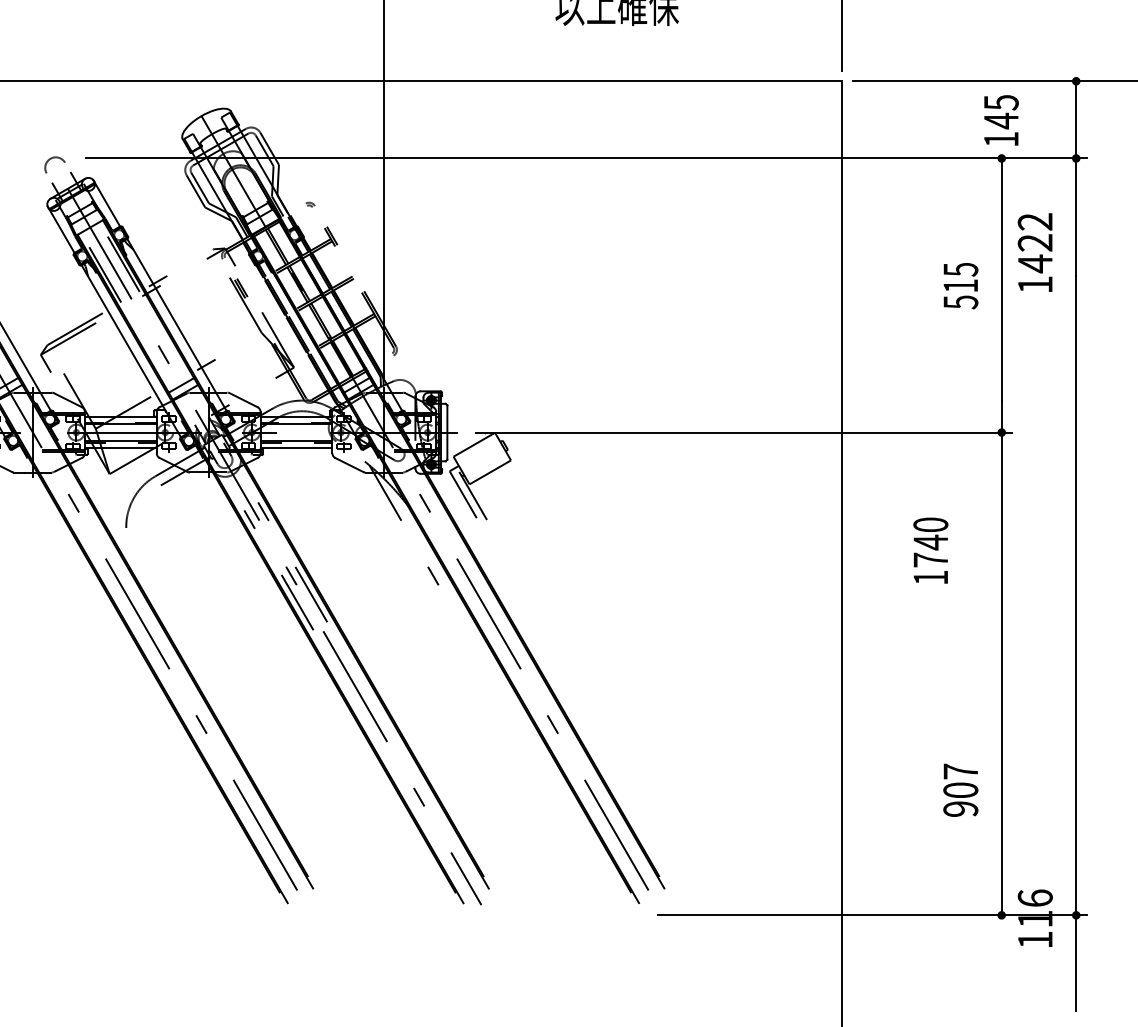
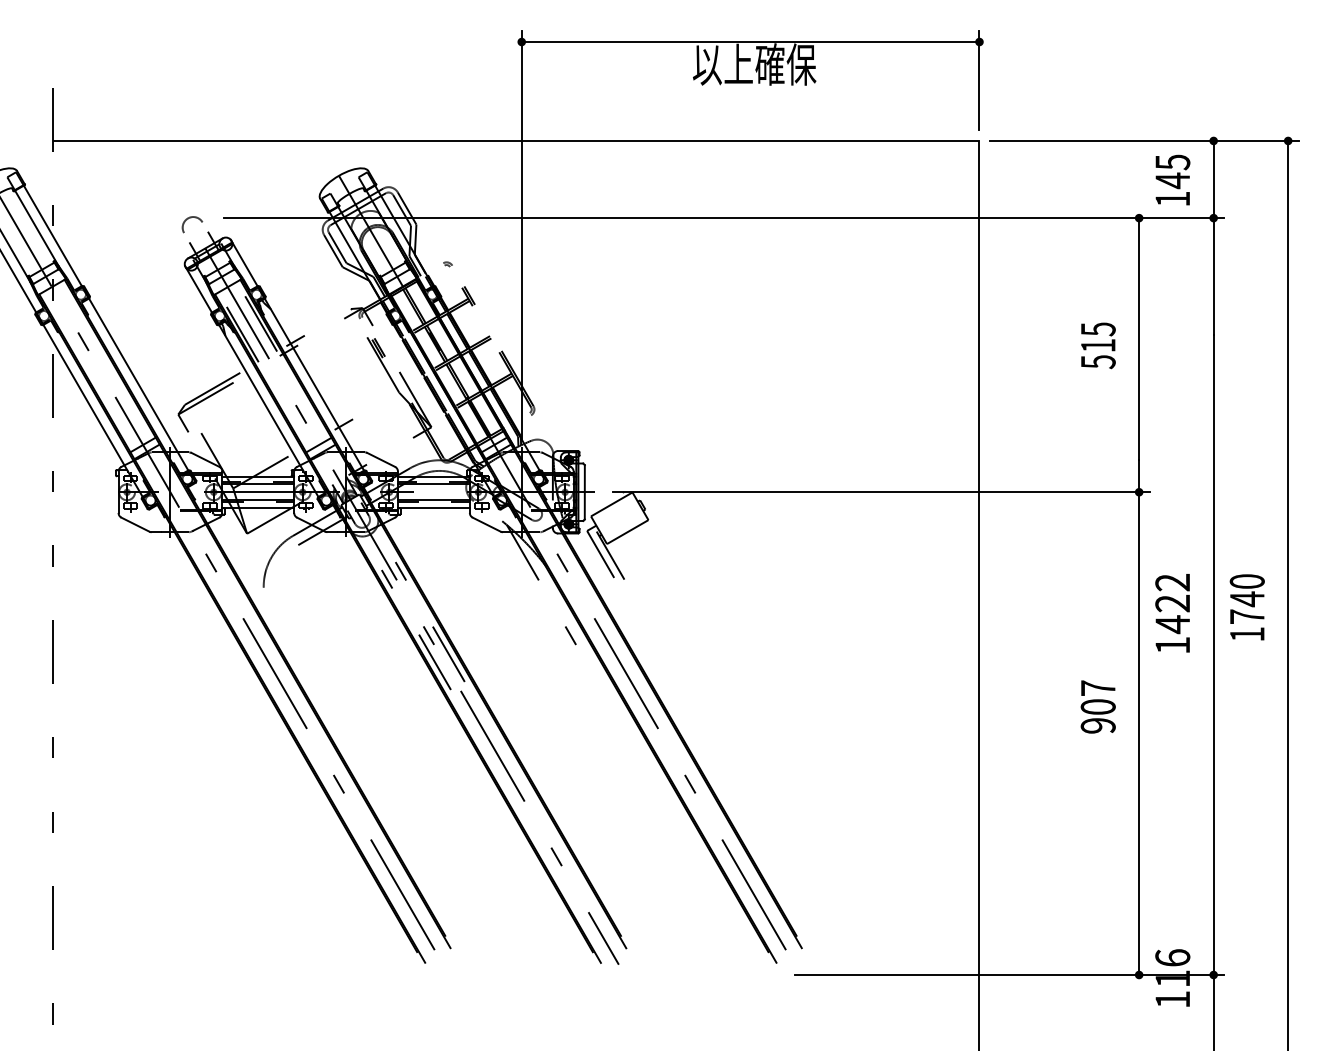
text: (1001, 119) -> (1172, 179), moved
text: (1035, 252) -> (1172, 613), moved
text: (930, 550) -> (1246, 607), moved
text: (960, 789) -> (1097, 706), moved

